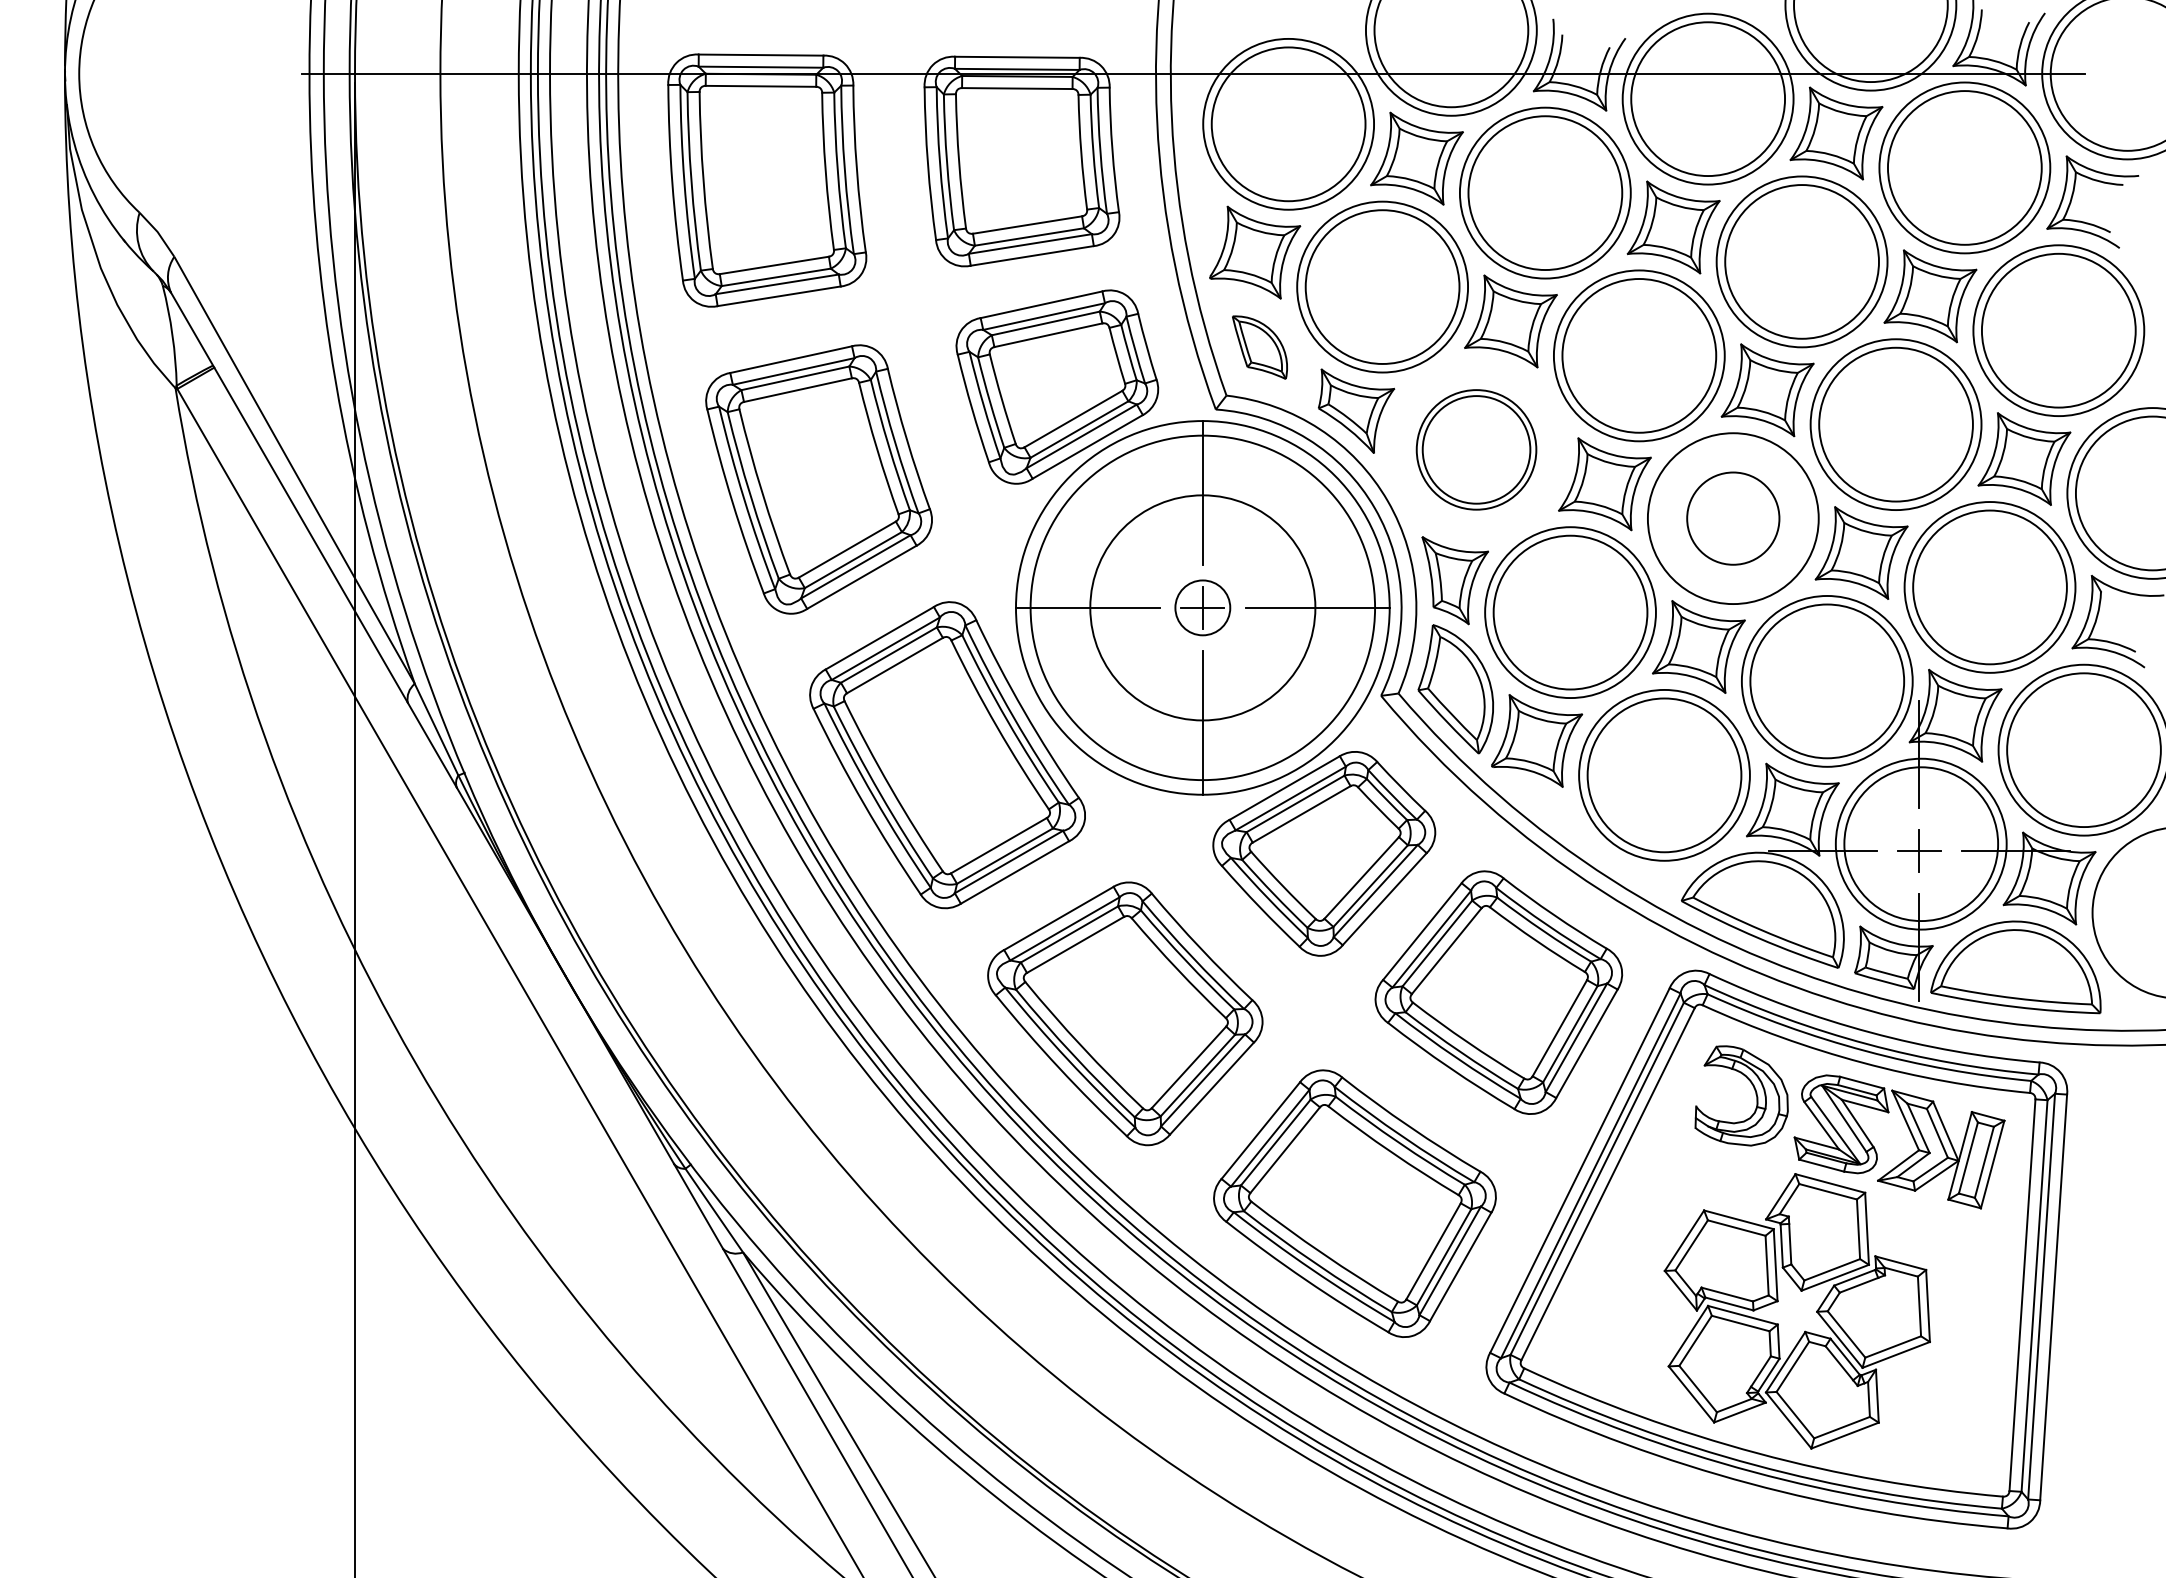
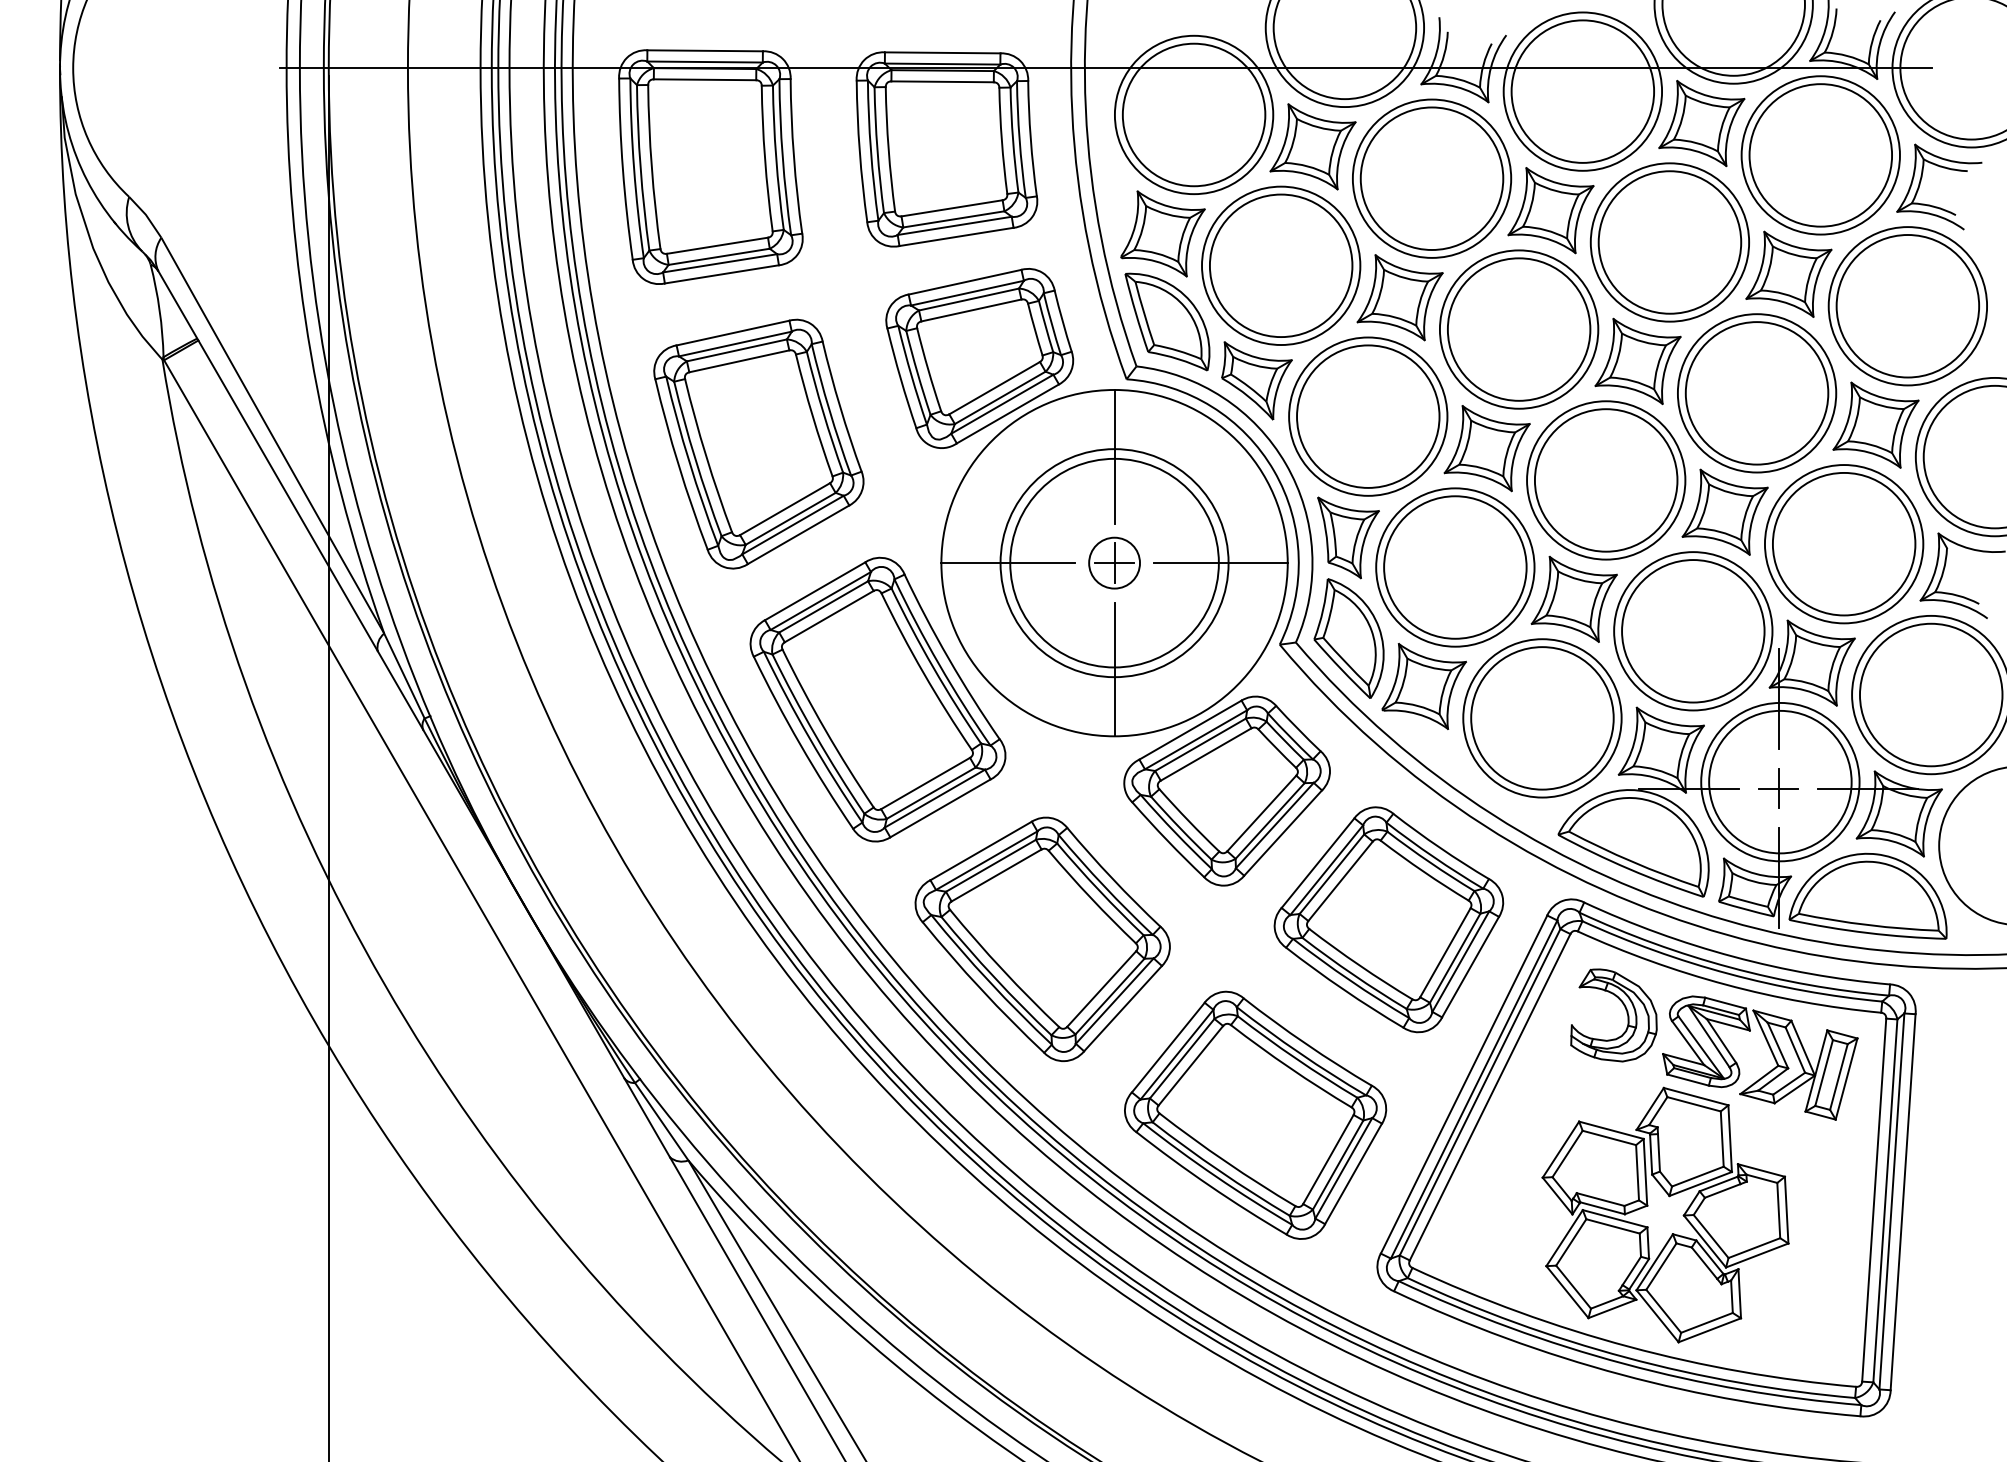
part: (1259, 347) -> (1167, 321), size x1.67
part: (1476, 449) -> (1368, 416), size x1.43
circle: (1733, 518) -> (1606, 480), size x1.67
circle: (1202, 607) -> (1114, 562), size x0.71

